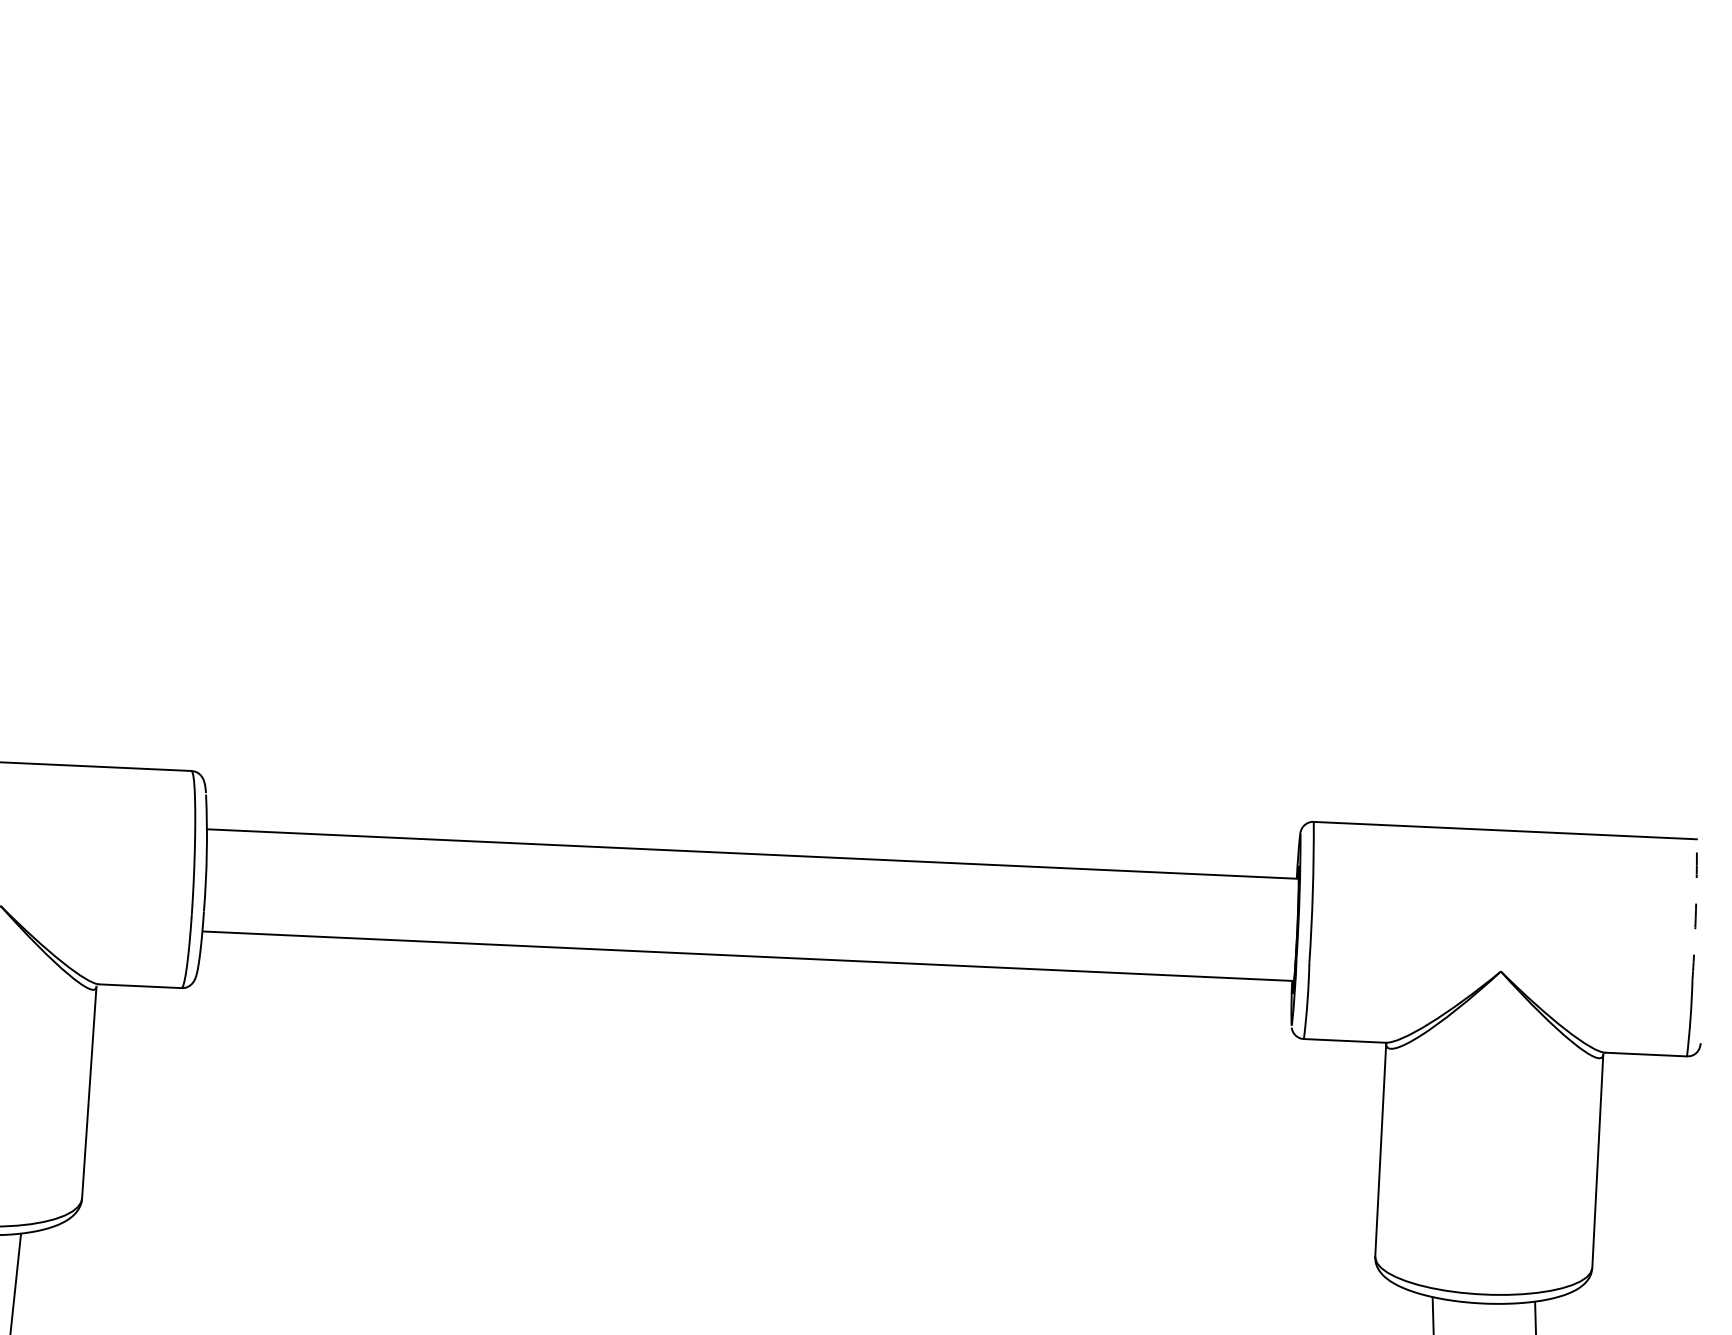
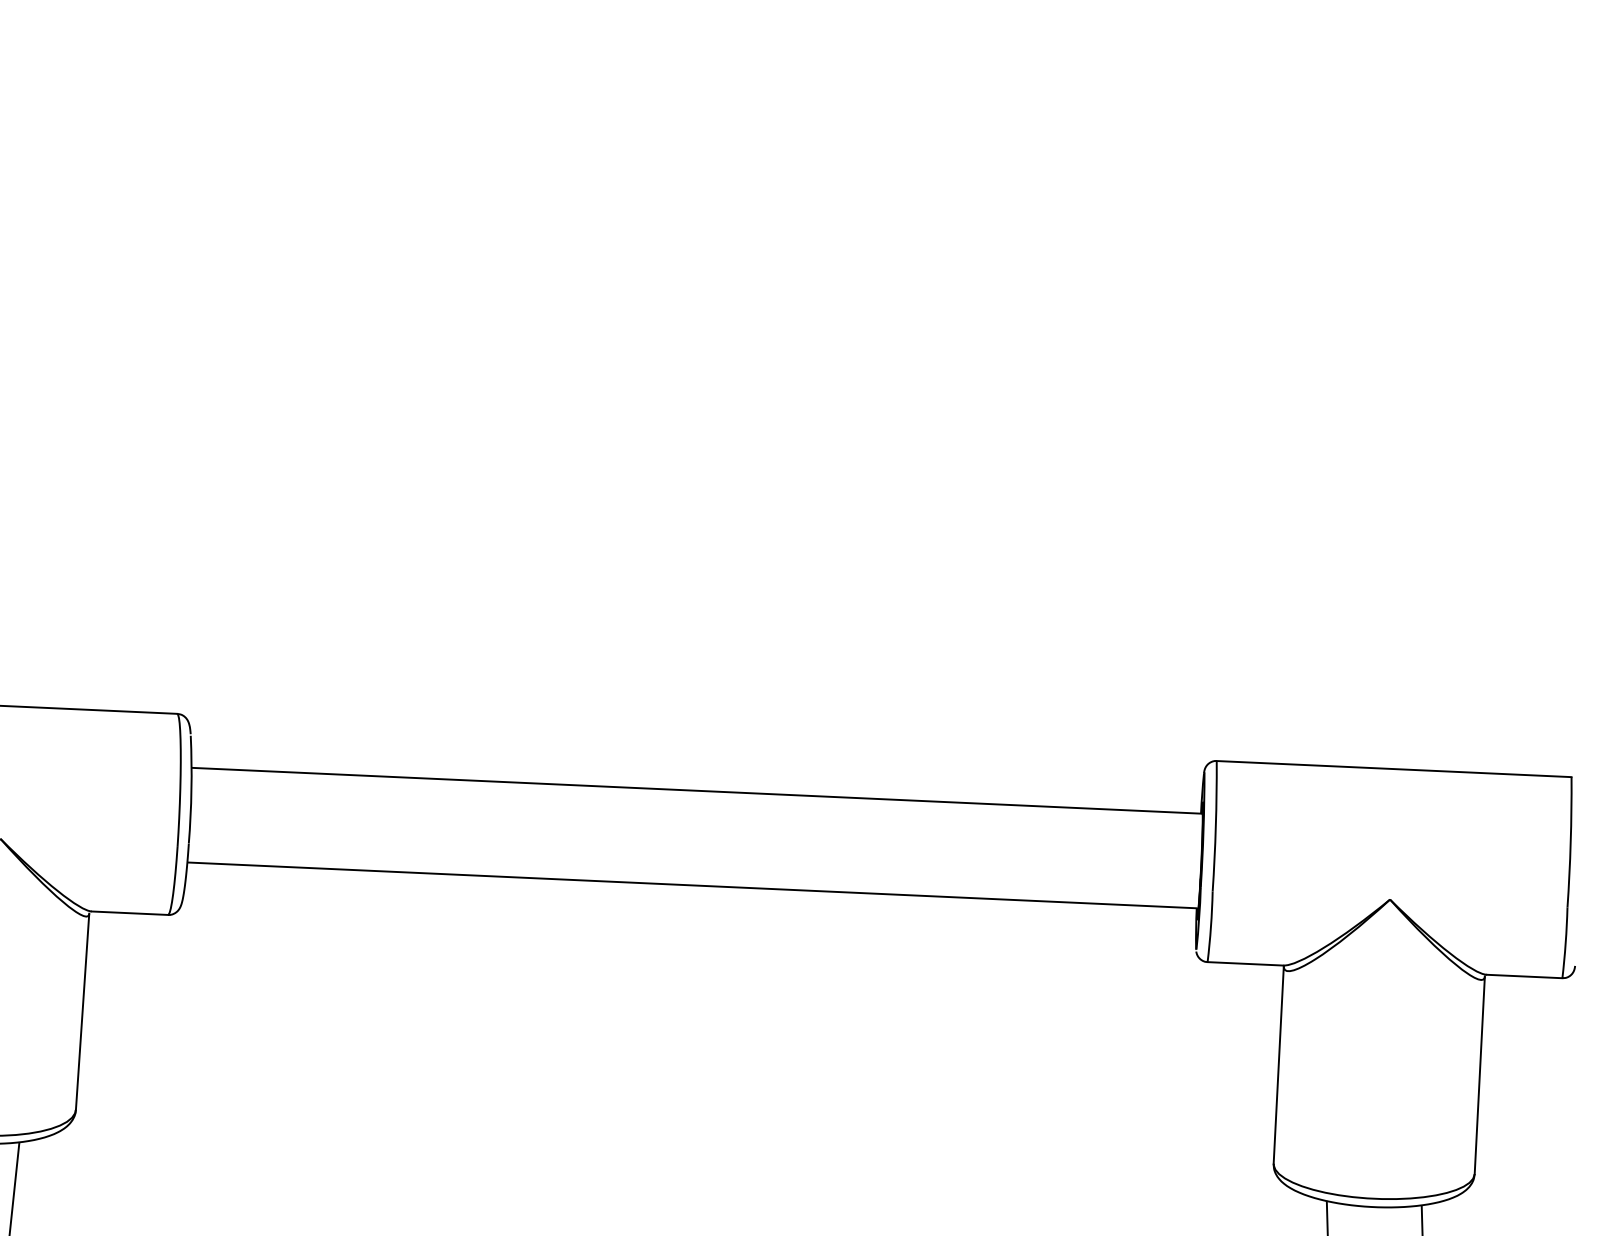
arc: (1695, 909) -> (1570, 842), dashed -> solid

